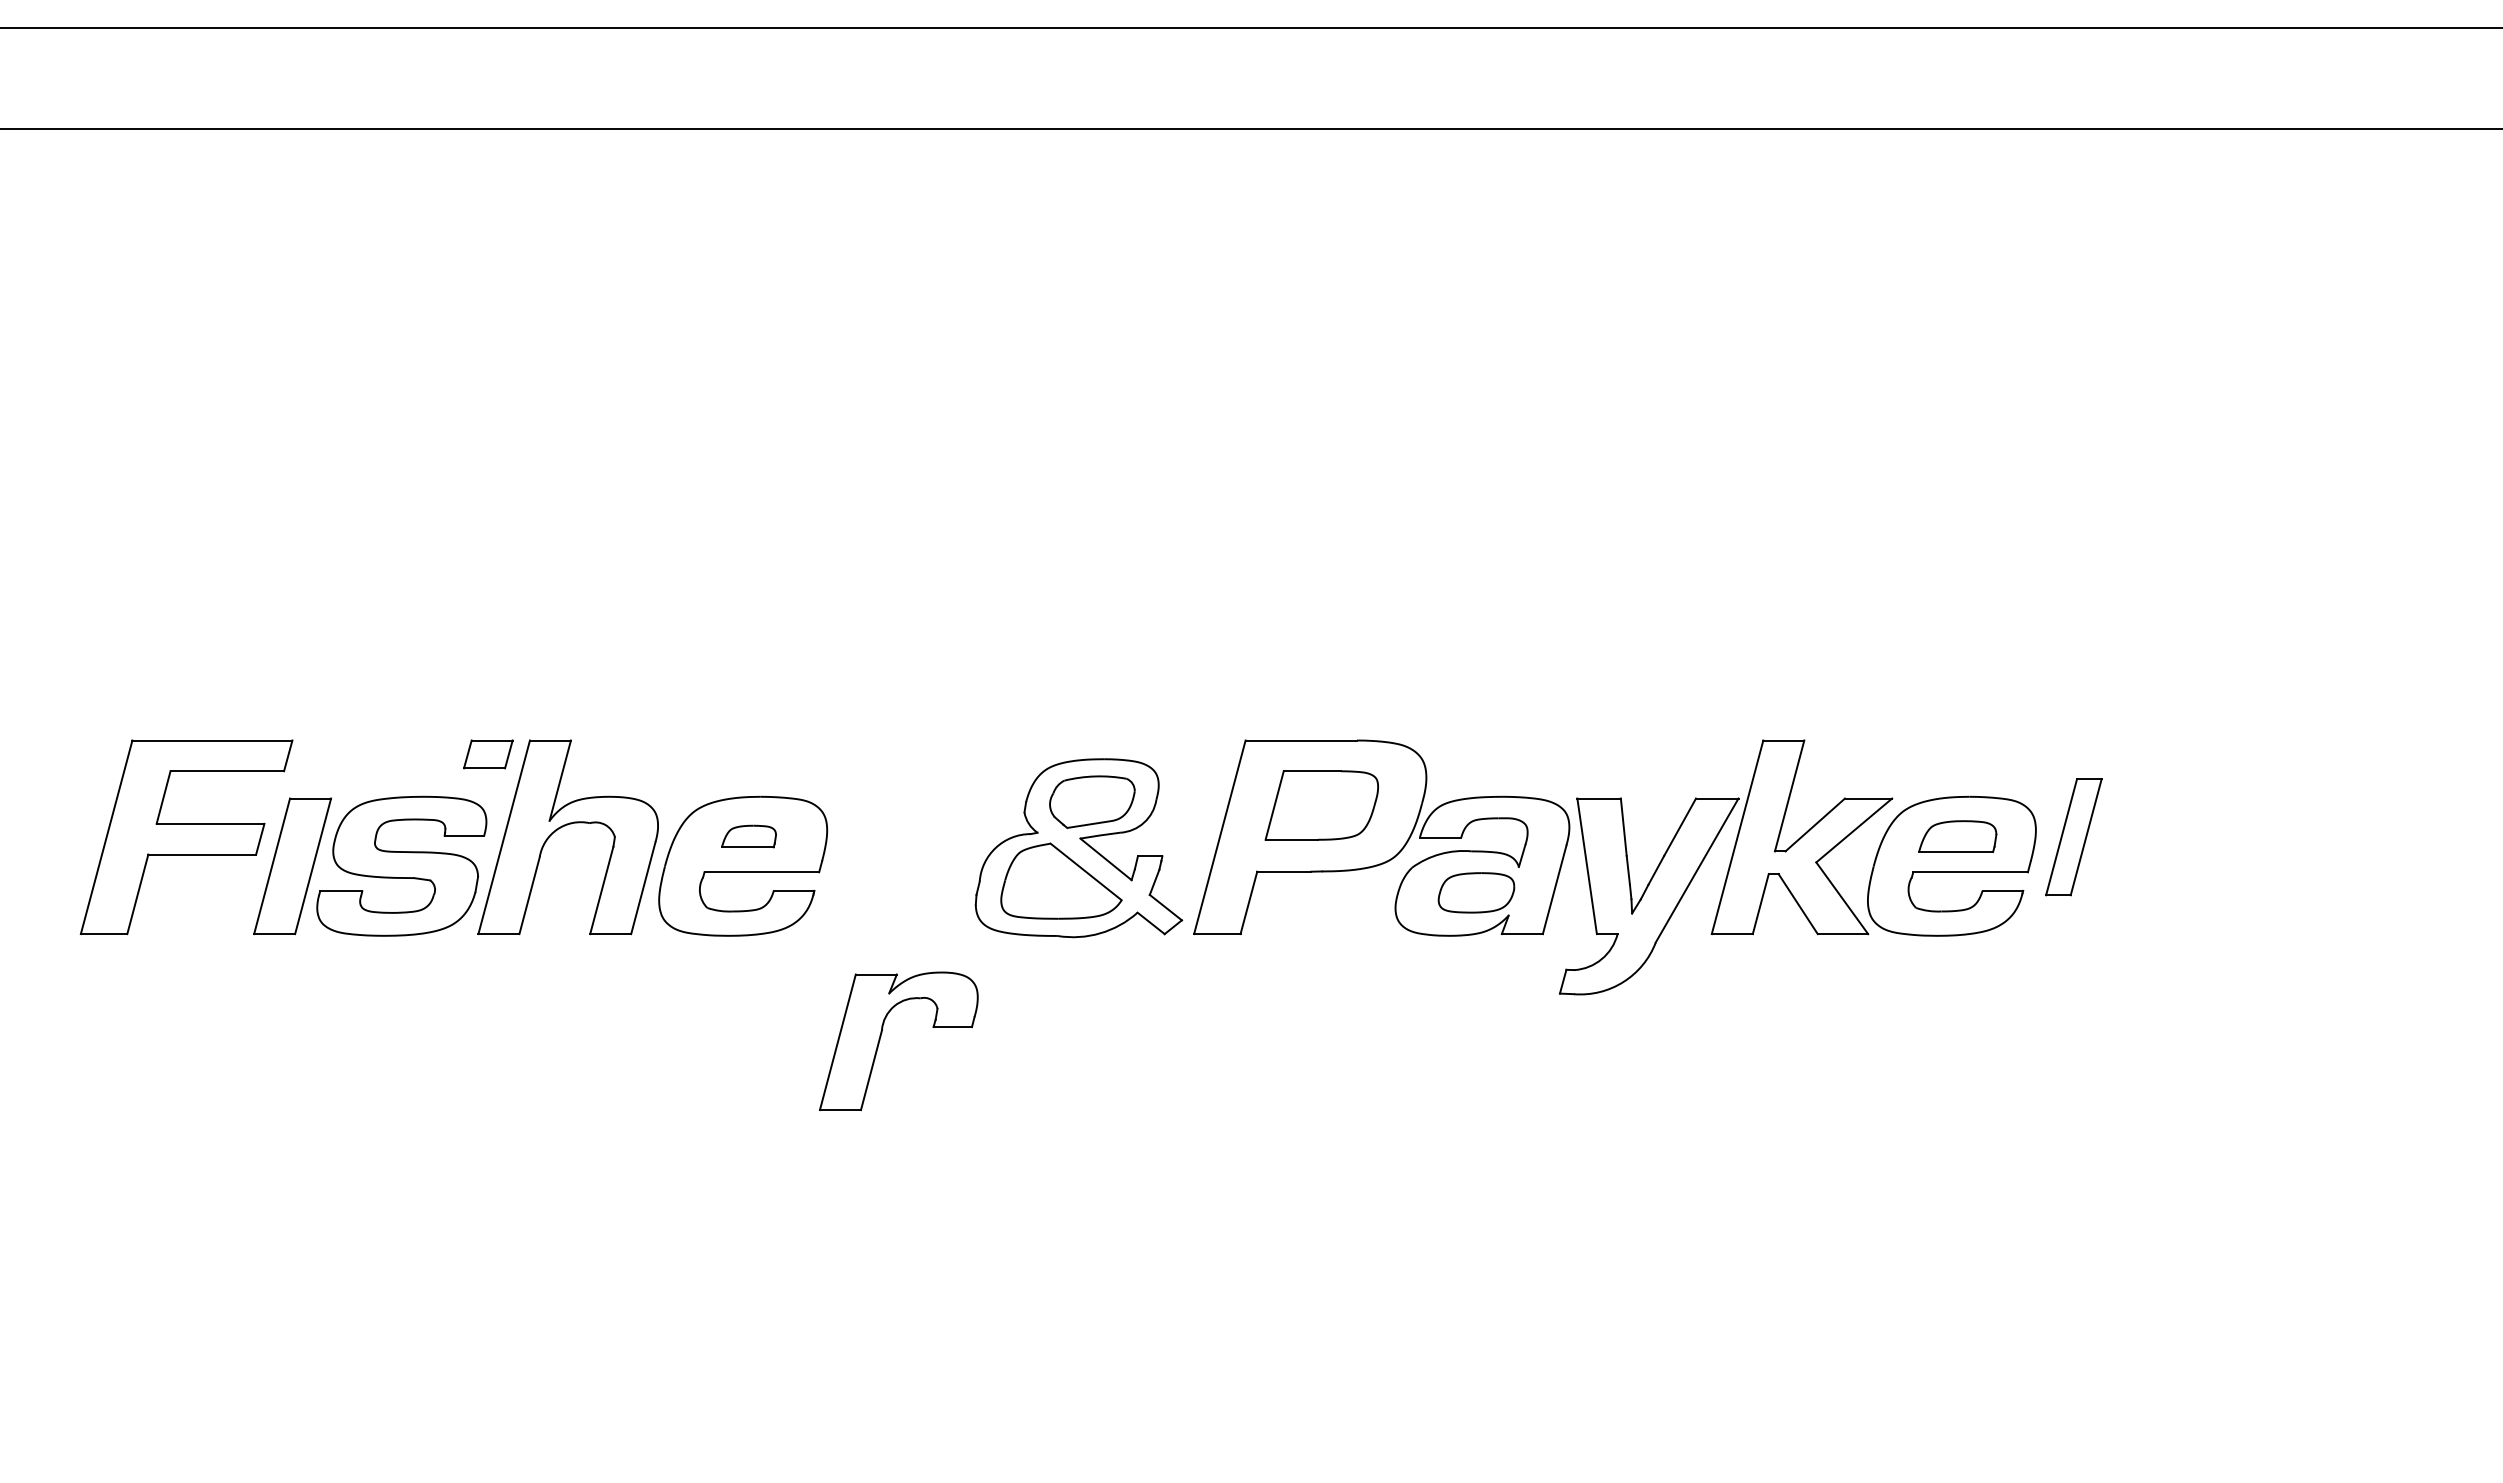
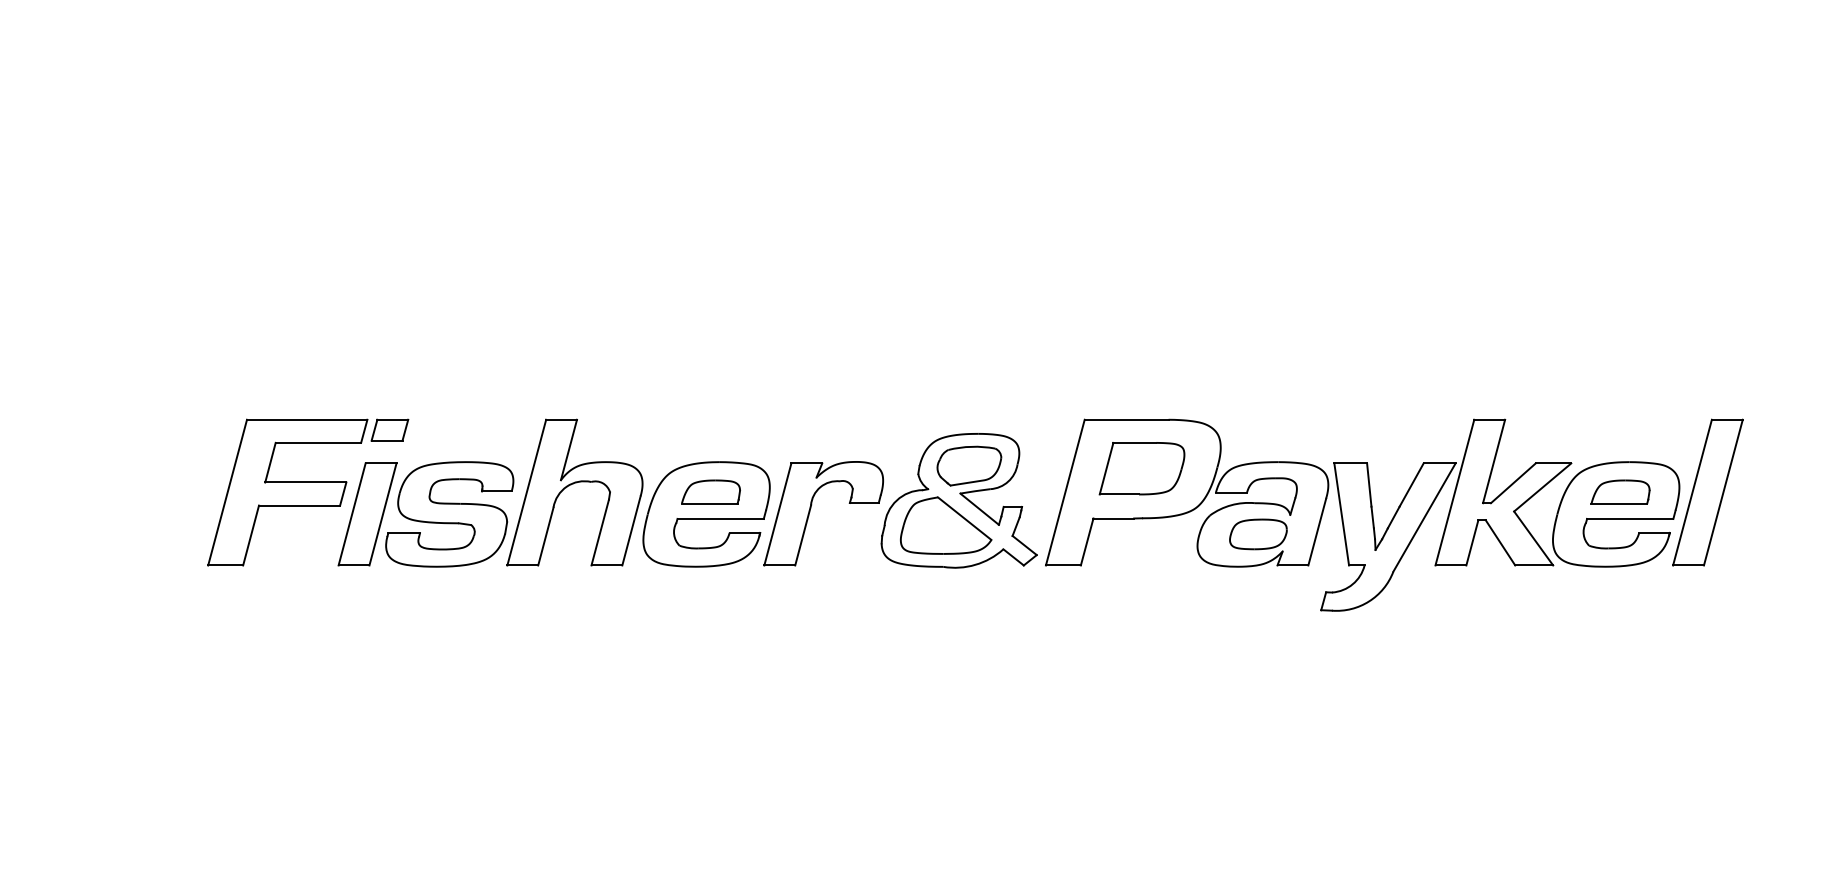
part: (488, 754) -> (390, 430), moved
part: (748, 836) -> (710, 492), size x1.43
part: (2073, 836) -> (1707, 492), size x1.67
part: (881, 1036) -> (810, 510), moved

